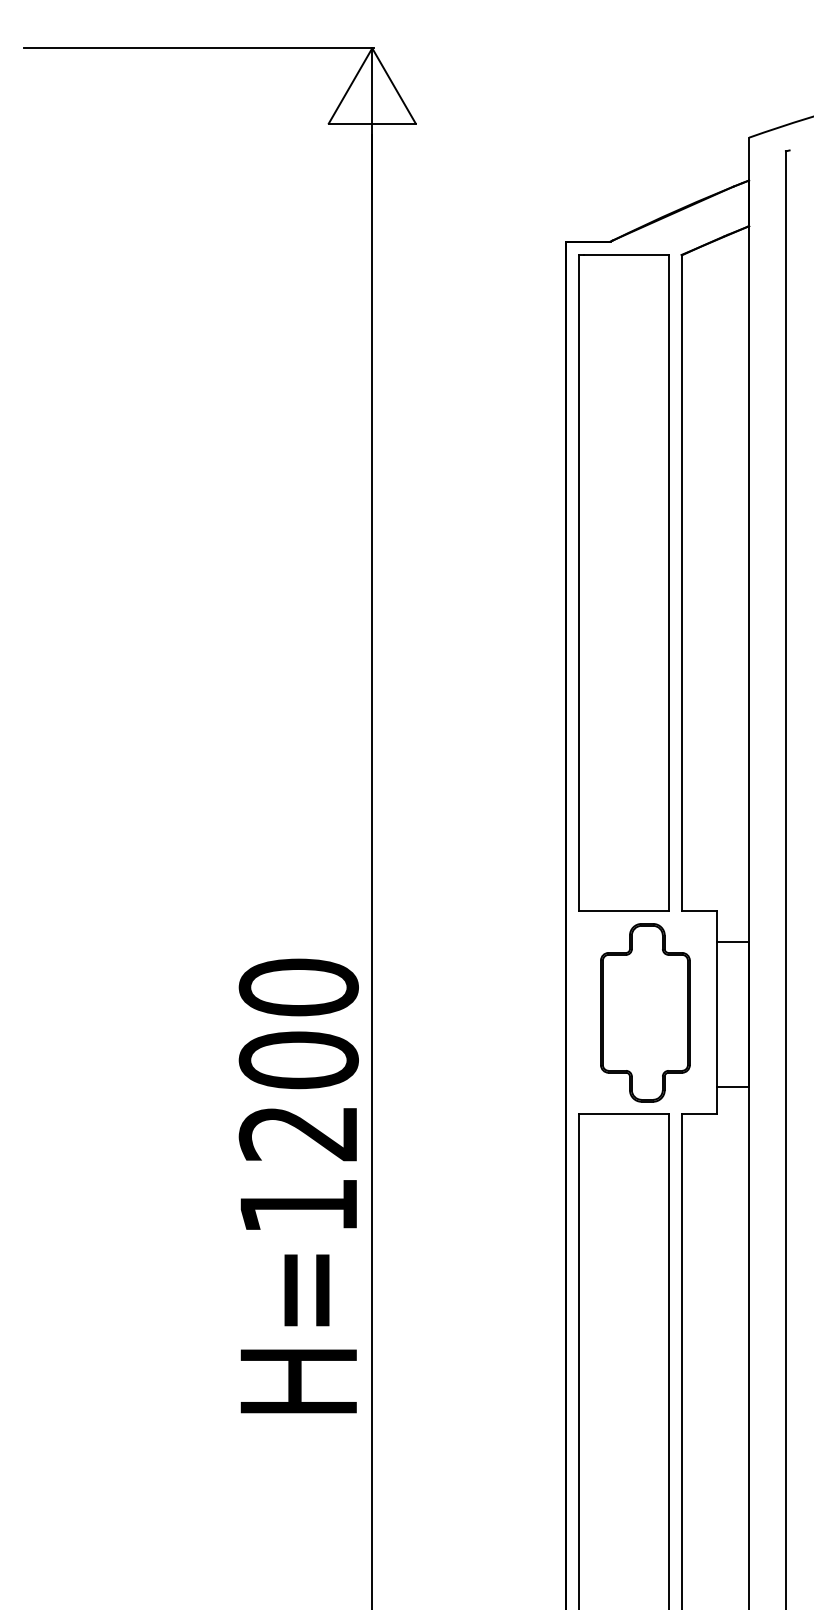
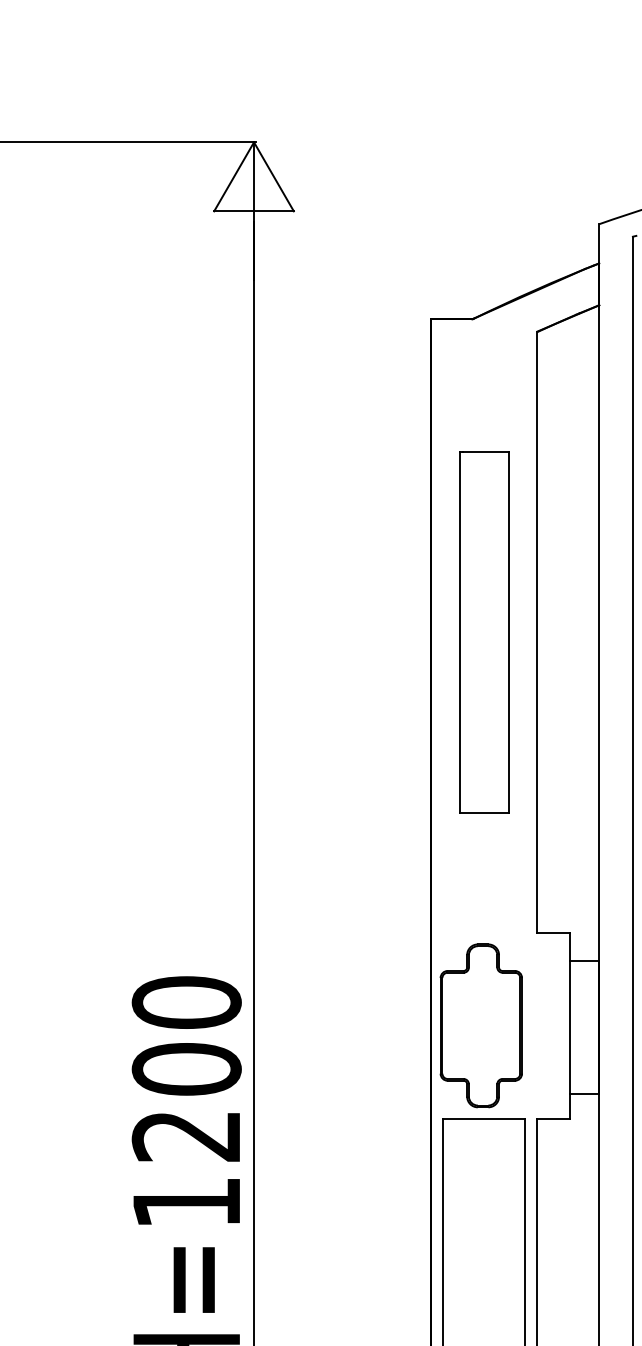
part: (623, 582) -> (484, 631), size x0.6
part: (645, 1012) -> (481, 1025), moved

